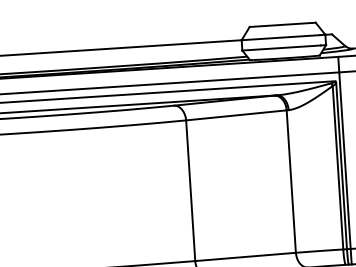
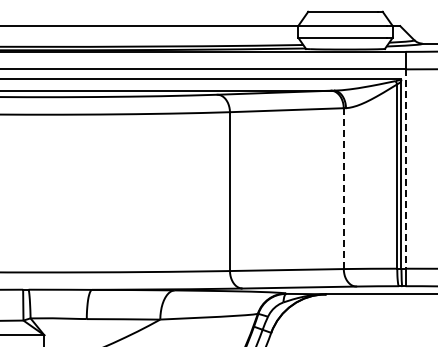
line: (344, 161) -> (405, 169), solid -> dashed
line: (291, 181) -> (343, 188), solid -> dashed

